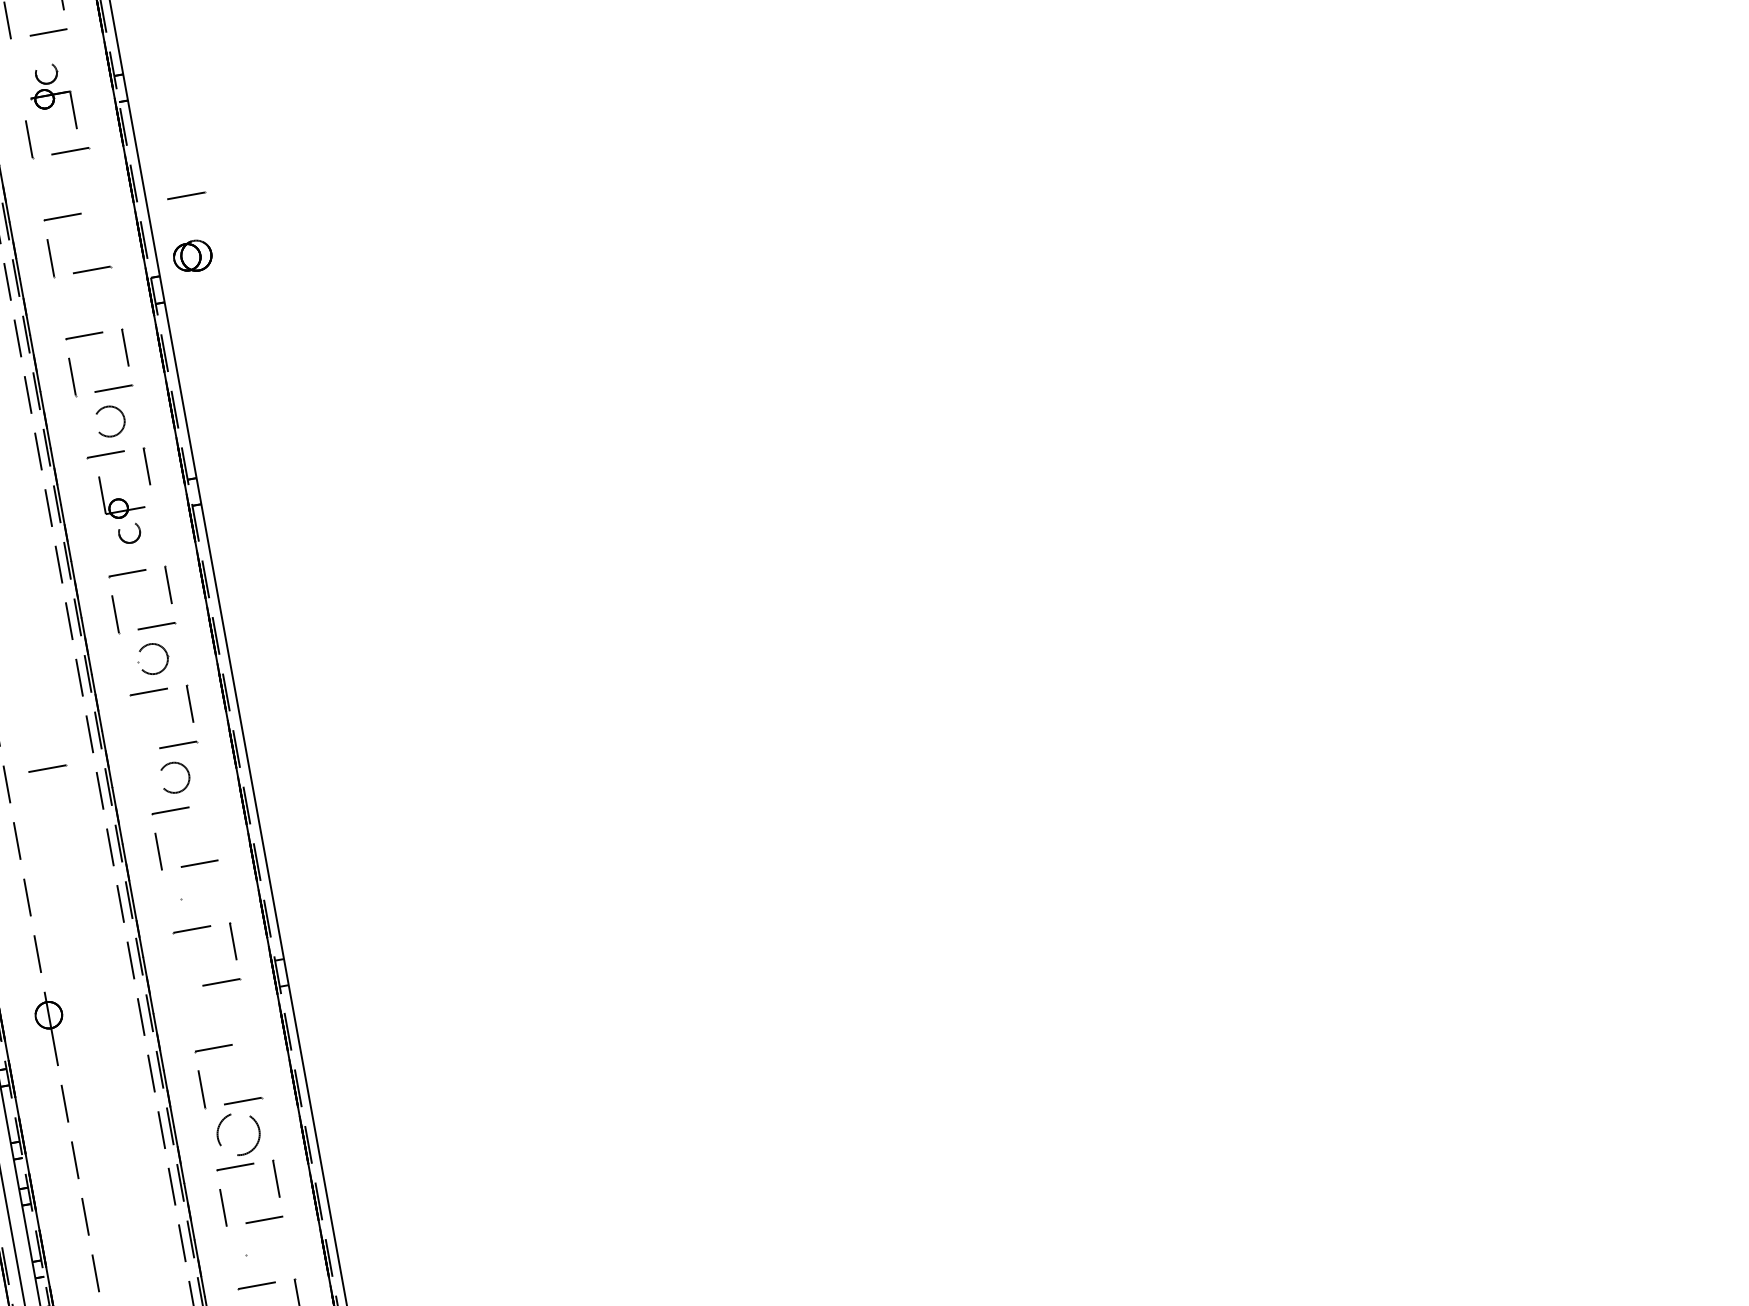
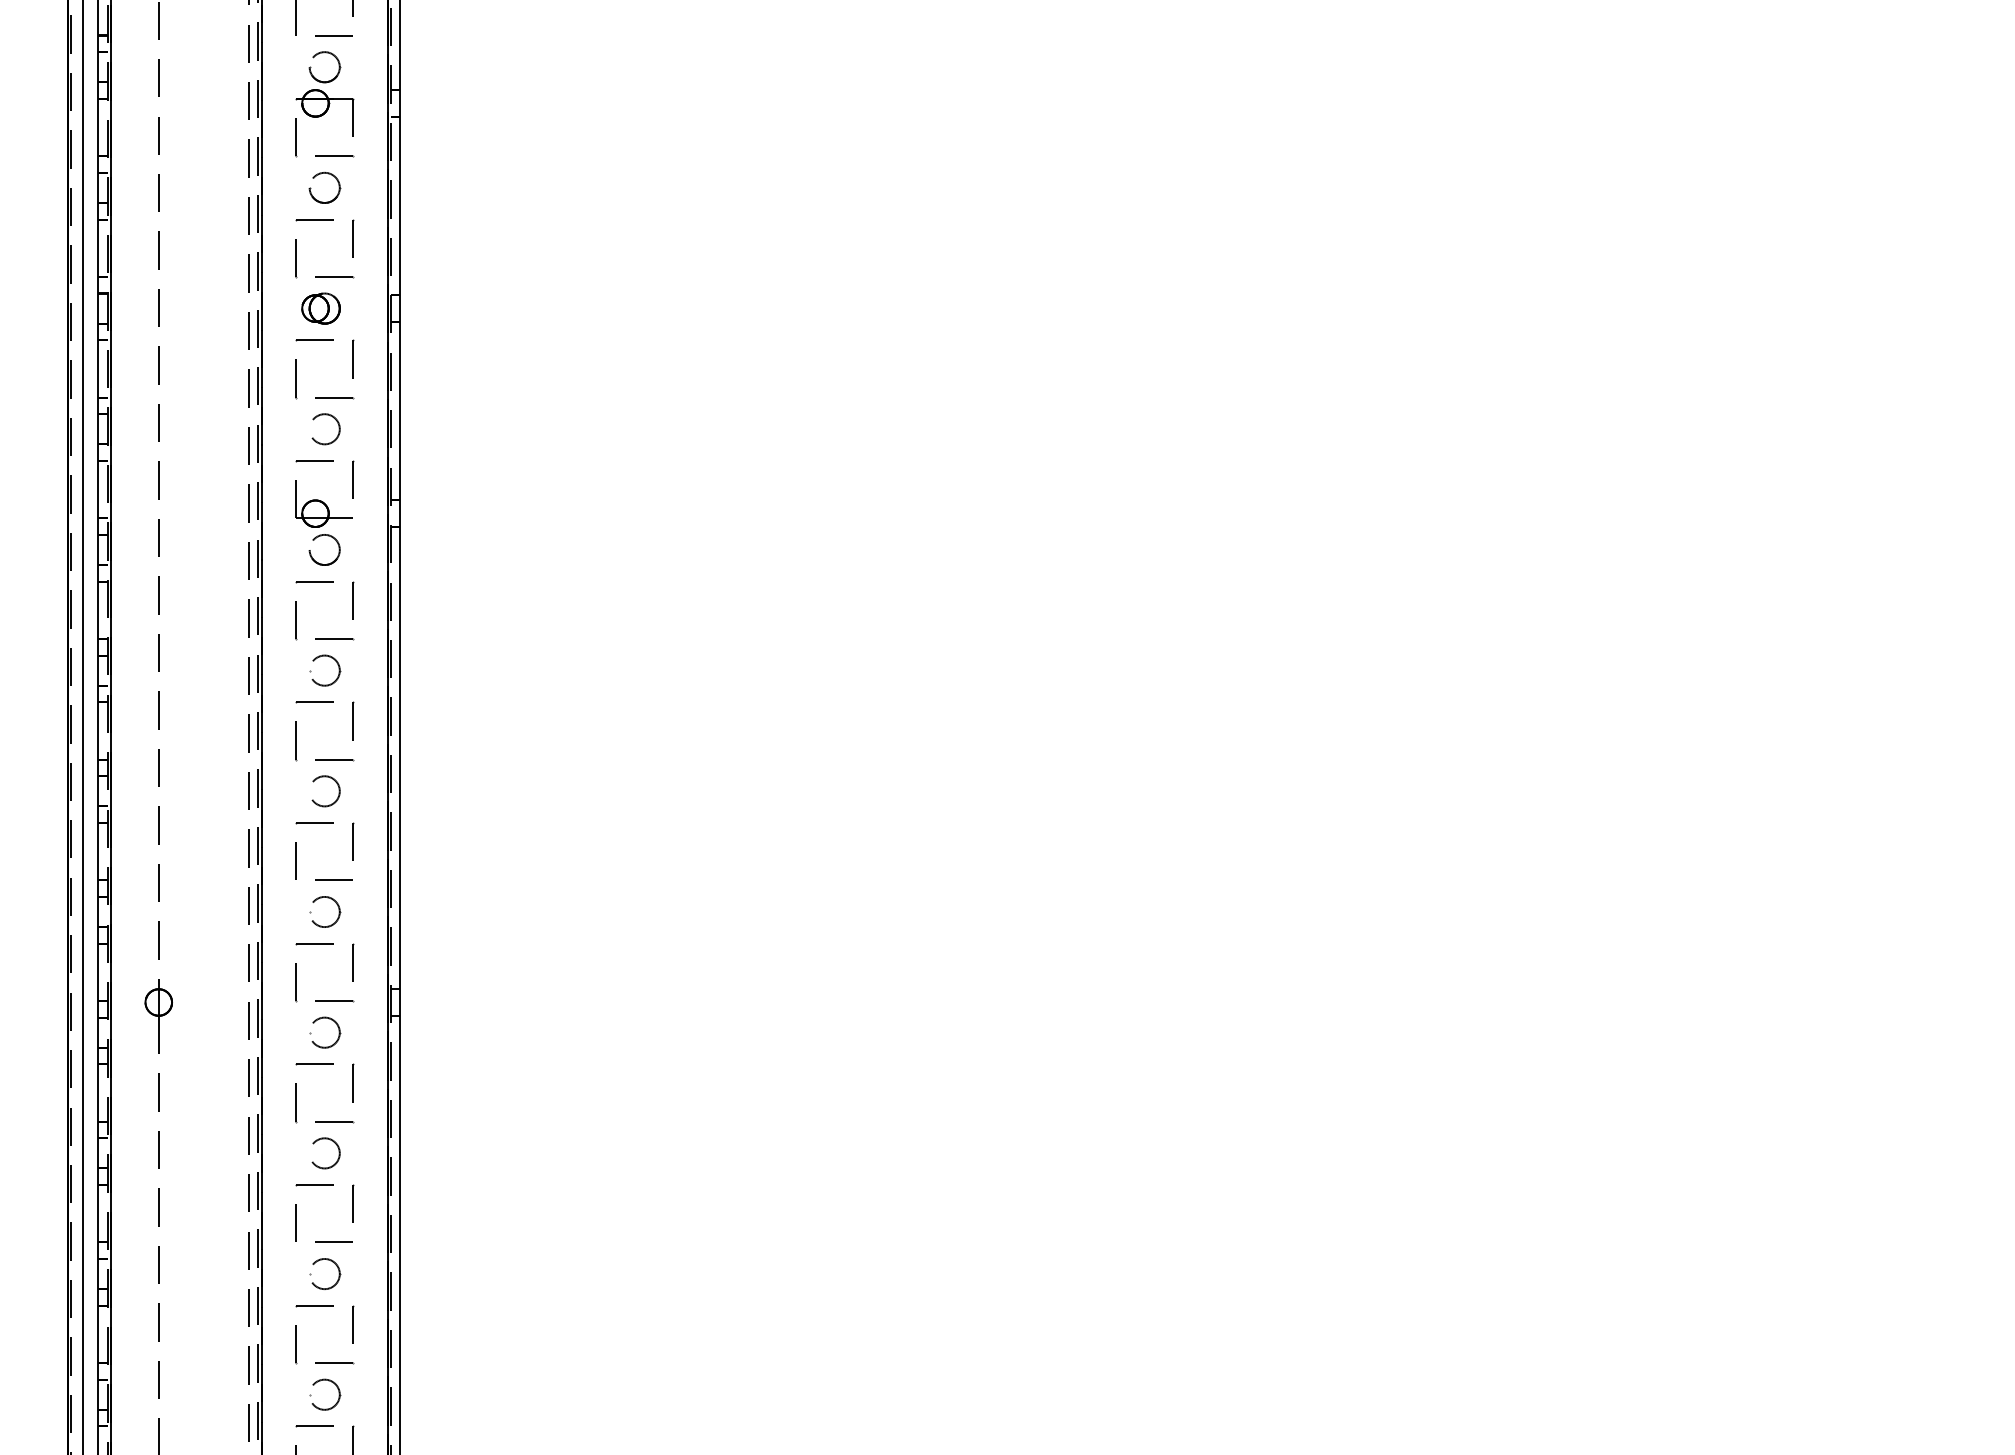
part: (49, 91) -> (324, 93), size x1.43
part: (53, 187) -> (311, 188), added
line: (186, 196) -> (440, 221), removed
line: (103, 228) -> (353, 238), added
part: (192, 256) -> (320, 308), moved
part: (125, 513) -> (323, 522), size x1.43
line: (137, 733) -> (296, 741), added
line: (47, 769) -> (201, 760), removed
line: (211, 822) -> (353, 841), added
part: (209, 893) -> (338, 911), added
line: (180, 970) -> (296, 982), added
part: (229, 1007) -> (337, 1027), added
line: (254, 1059) -> (353, 1082), added
circle: (239, 1133) -> (325, 1153), size x0.71
part: (274, 1249) -> (338, 1273), added

